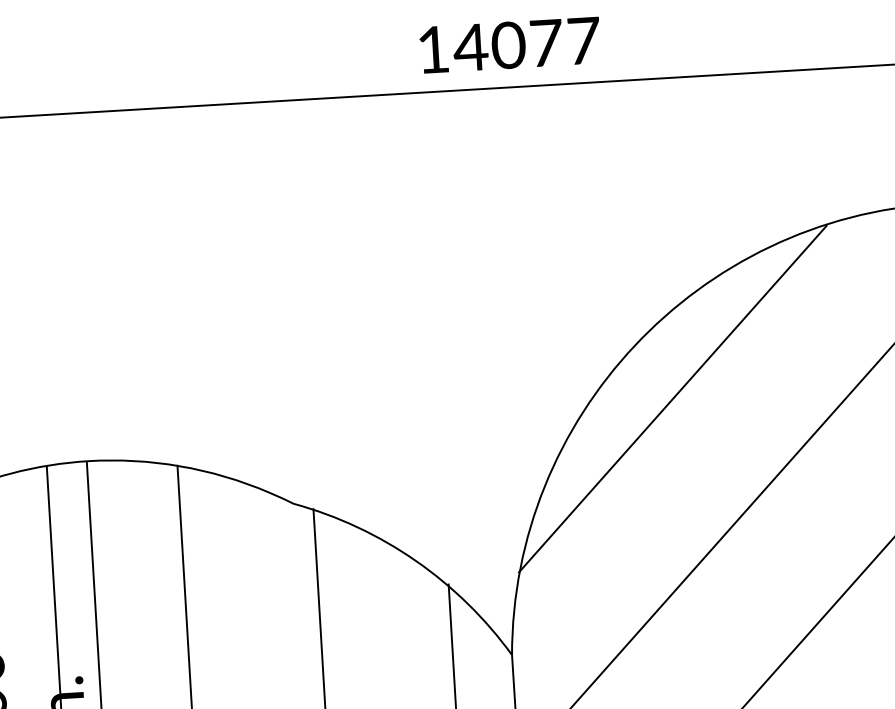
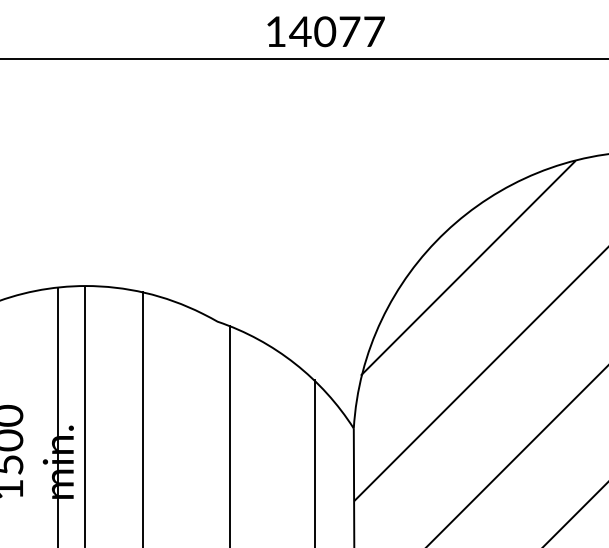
text: (509, 44) -> (325, 31), moved

